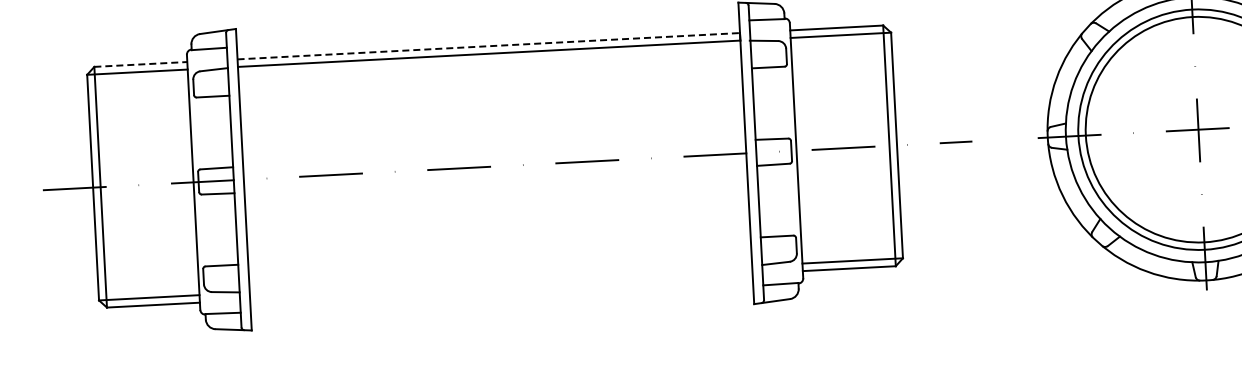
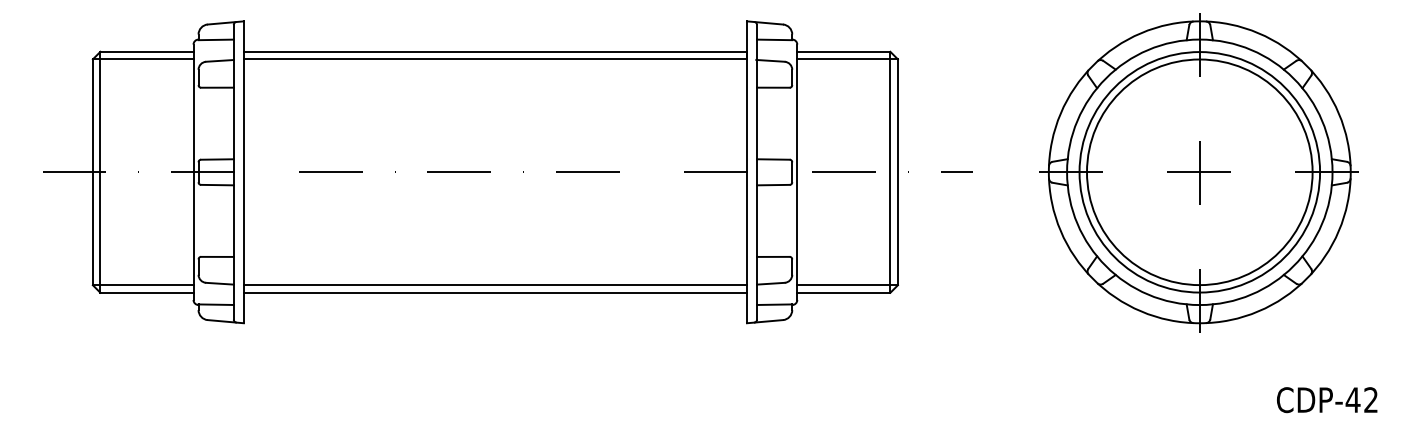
line: (488, 45) -> (495, 51), dashed -> solid
line: (141, 64) -> (147, 51), dashed -> solid
line: (500, 279) -> (494, 285), added
line: (500, 286) -> (494, 292), added

